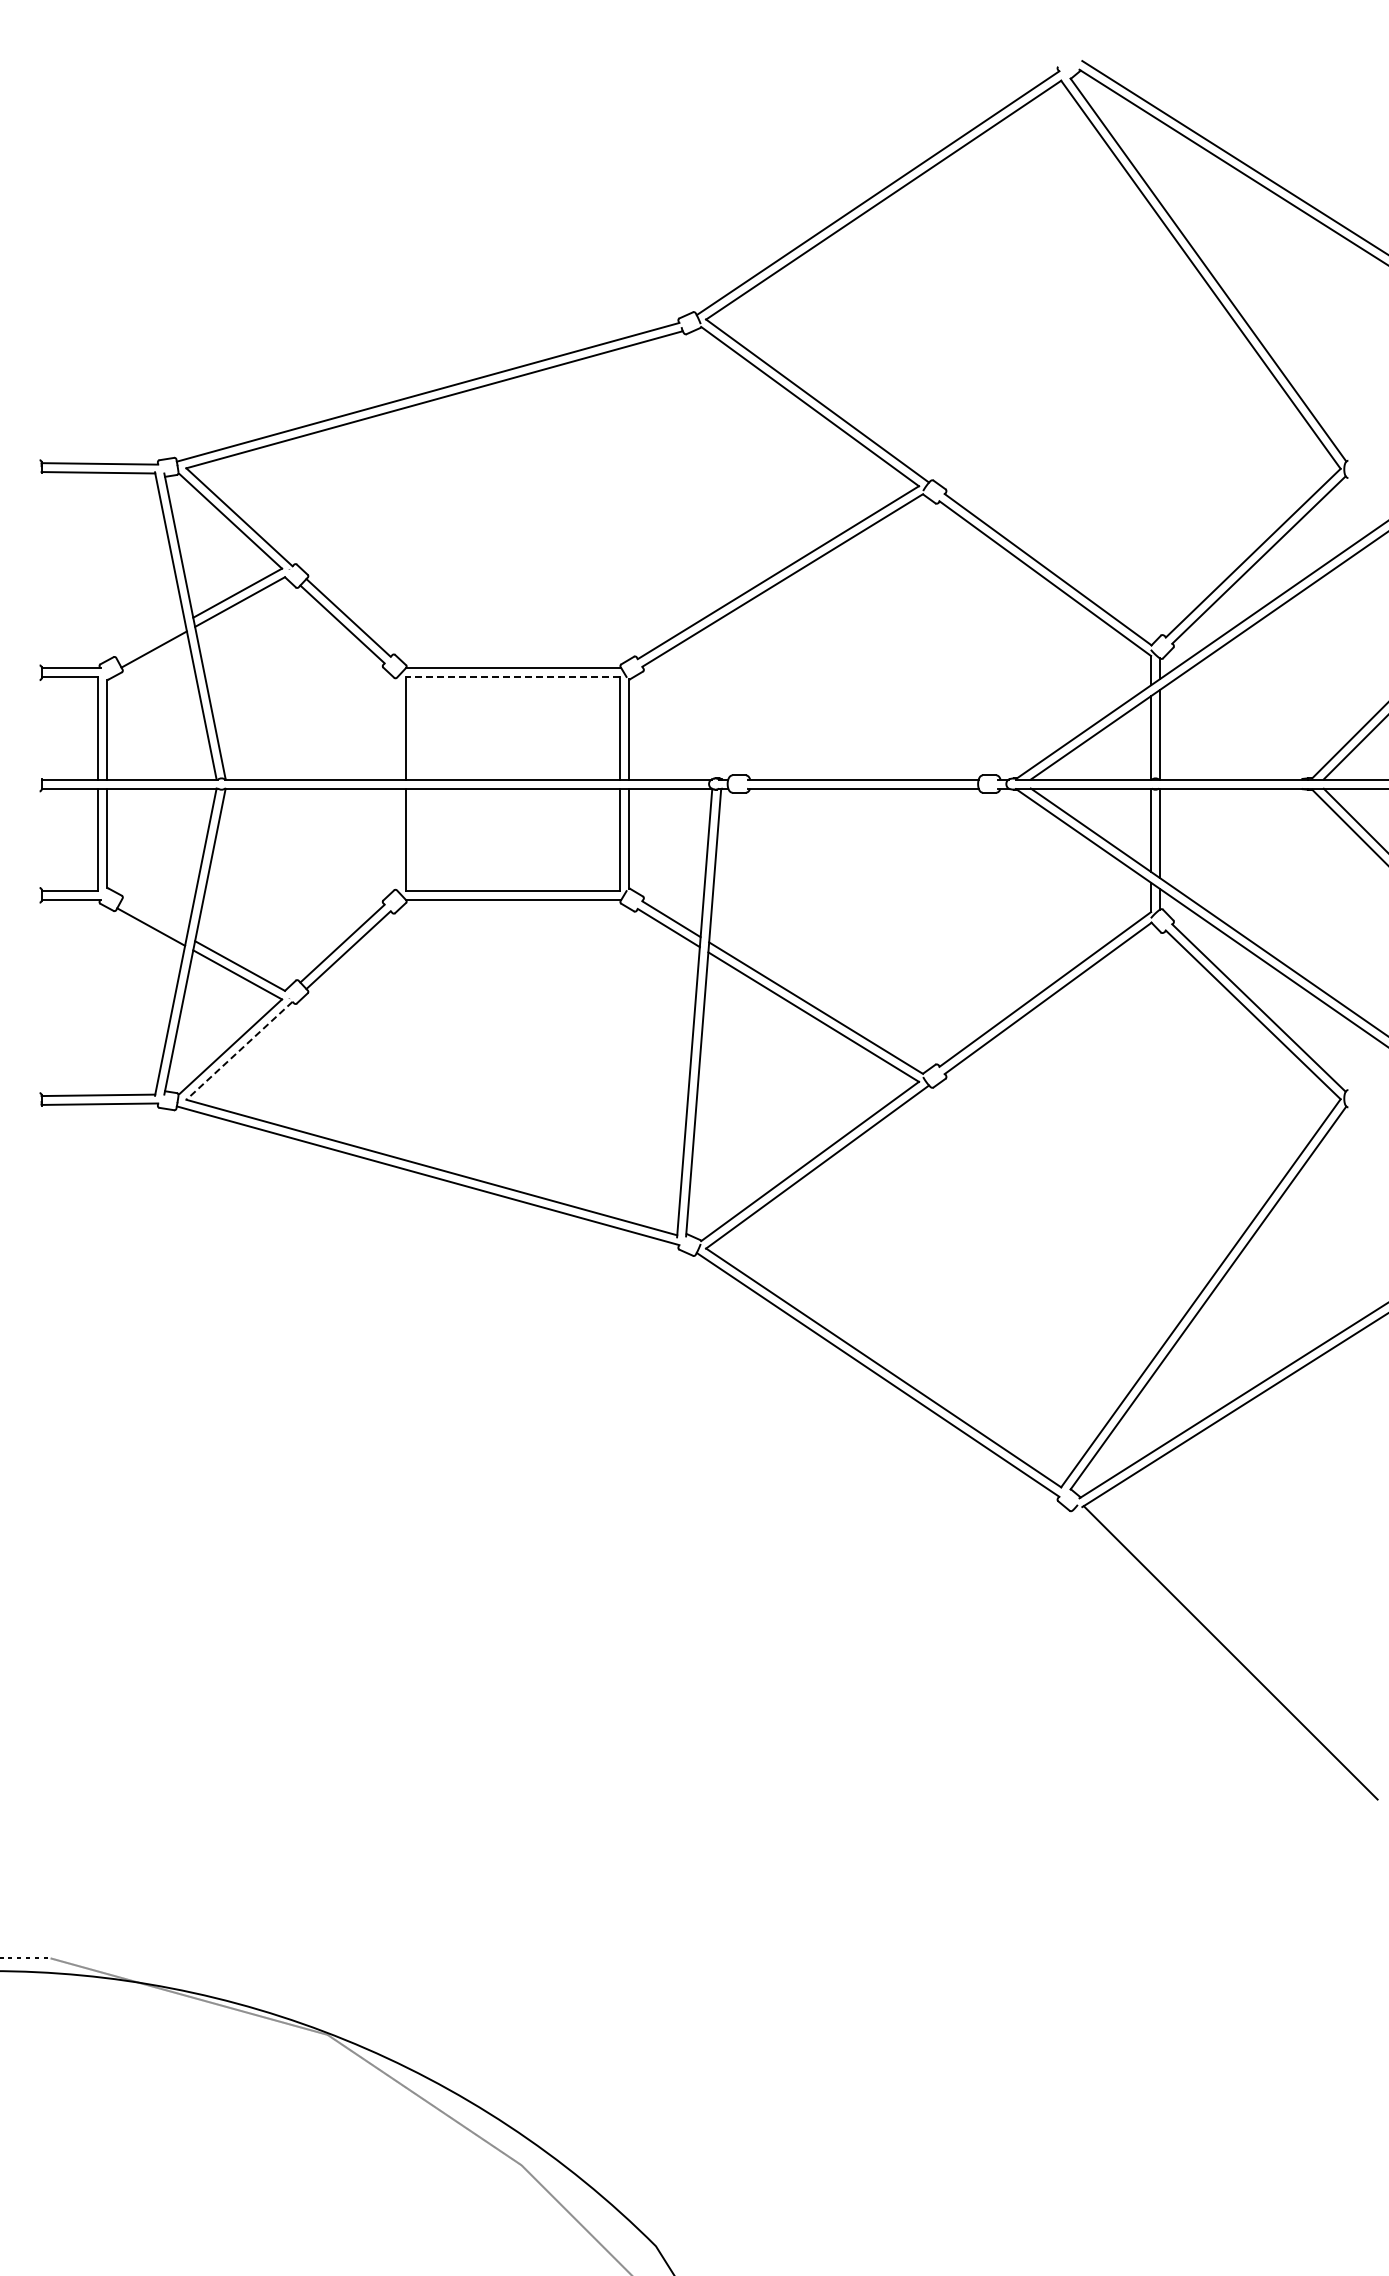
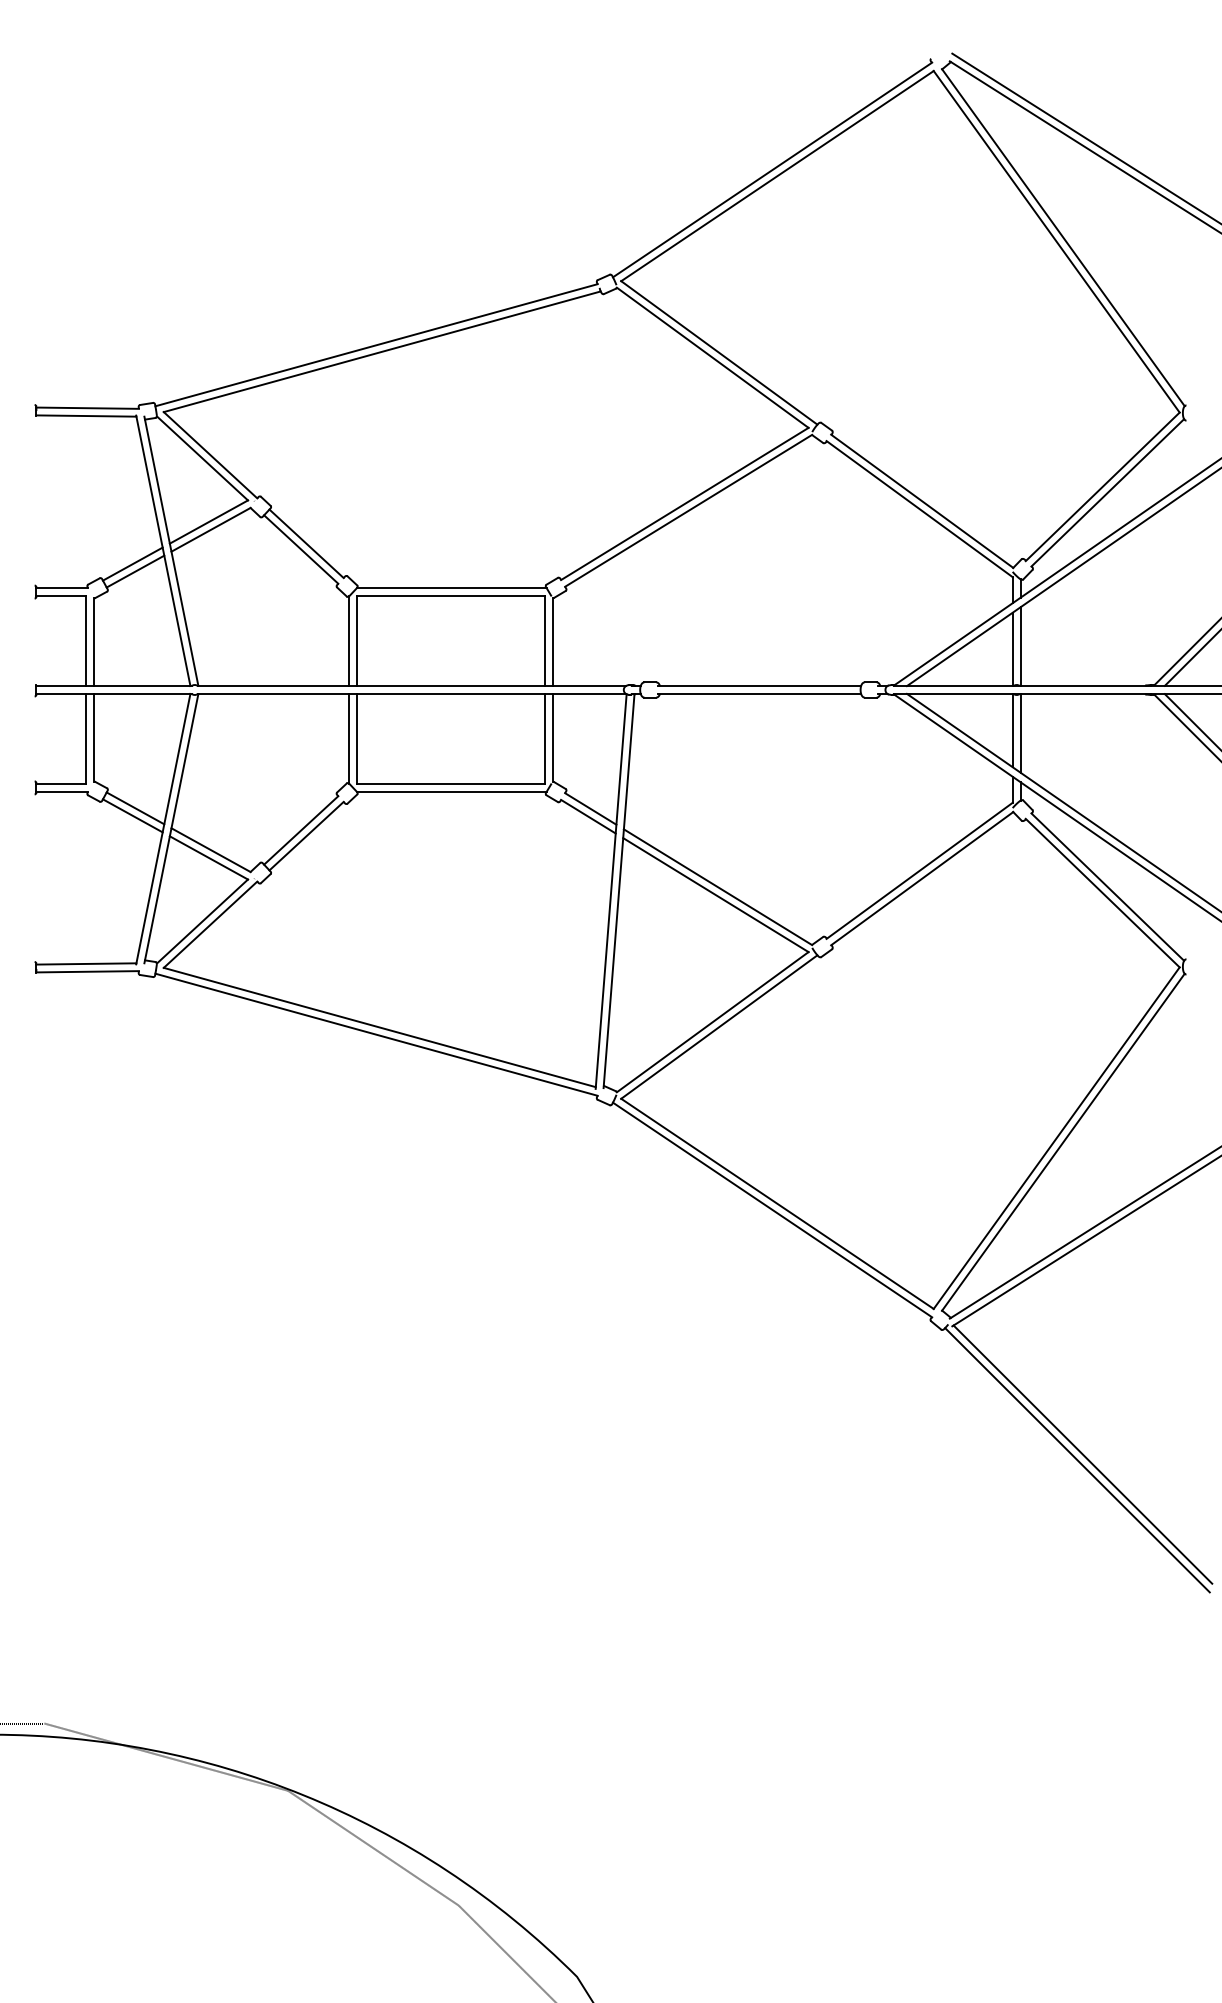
line: (151, 640) -> (133, 563), added
line: (512, 677) -> (450, 596), dashed -> solid
line: (397, 728) -> (349, 641), added
line: (397, 839) -> (349, 738), added
line: (153, 918) -> (134, 808), added
line: (239, 1051) -> (210, 925), dashed -> solid
line: (1224, 1659) -> (1077, 1460), added

